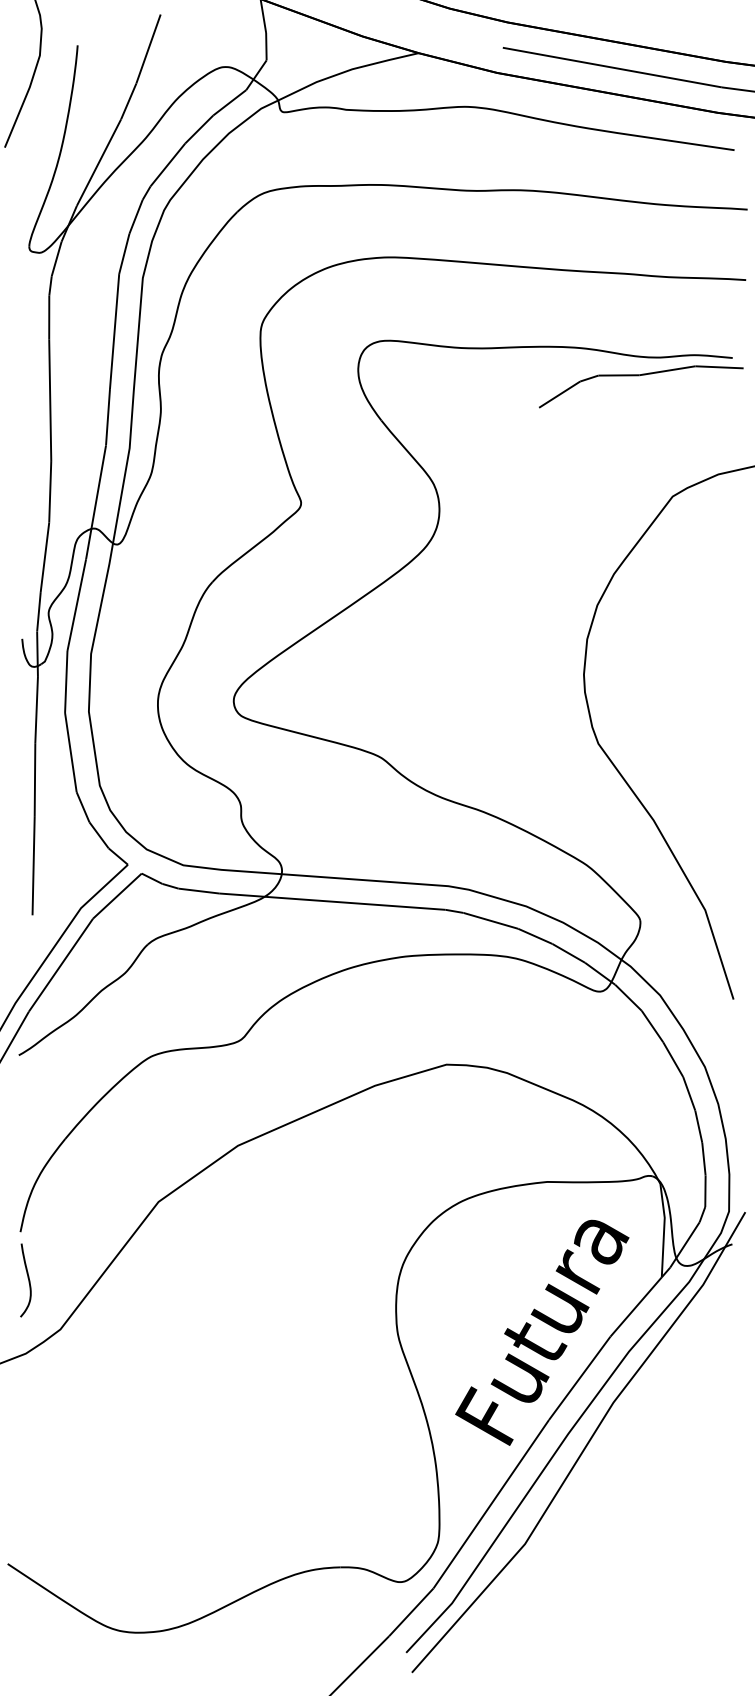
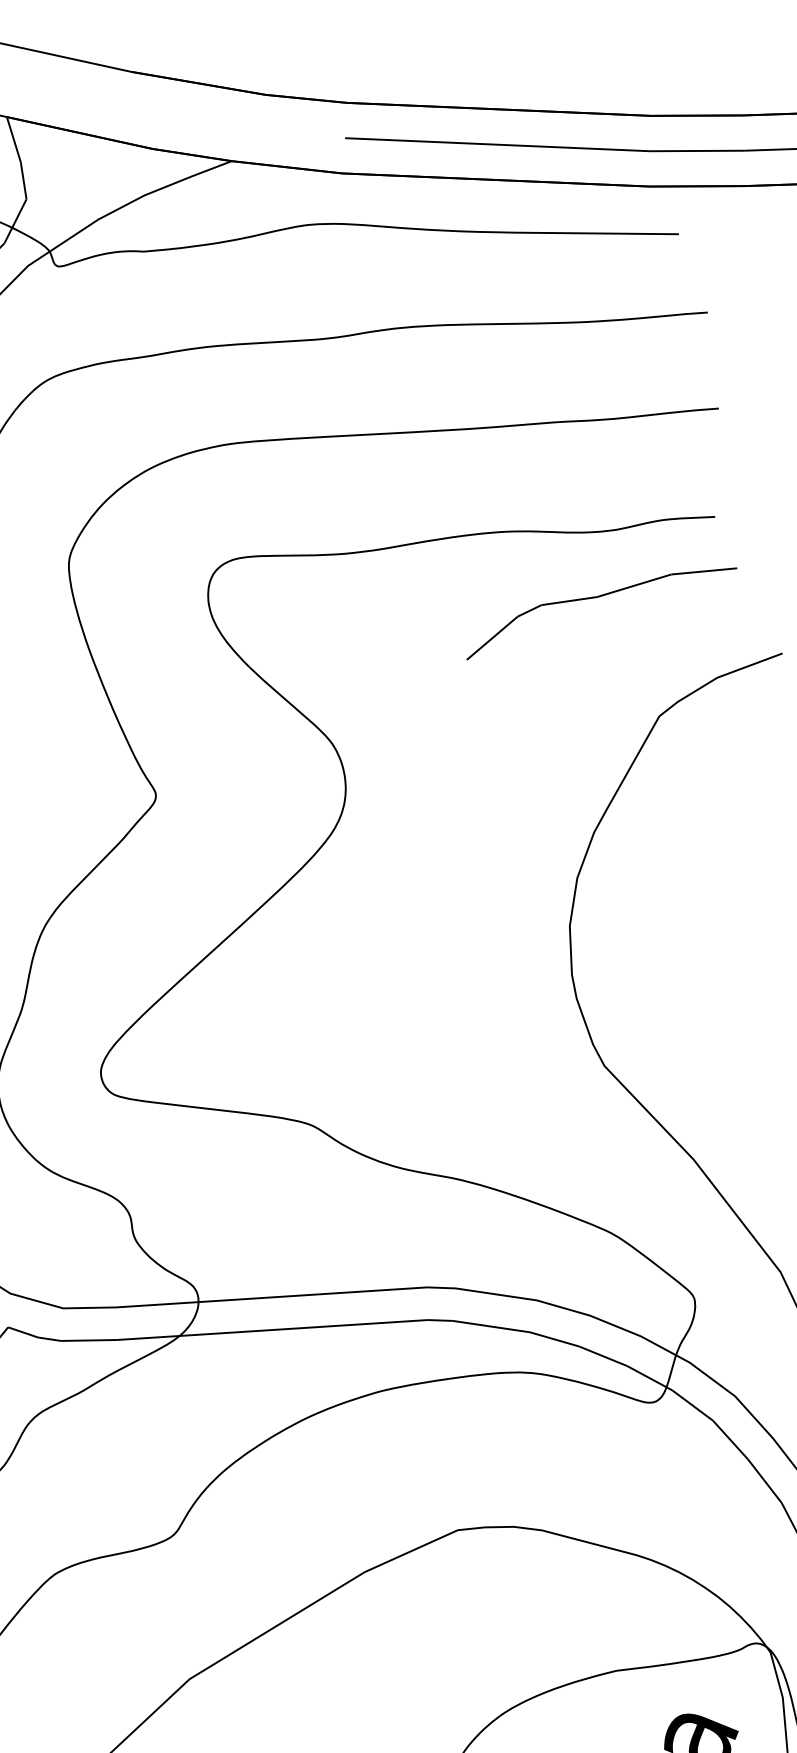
curve: (639, 376) -> (597, 598), moved

